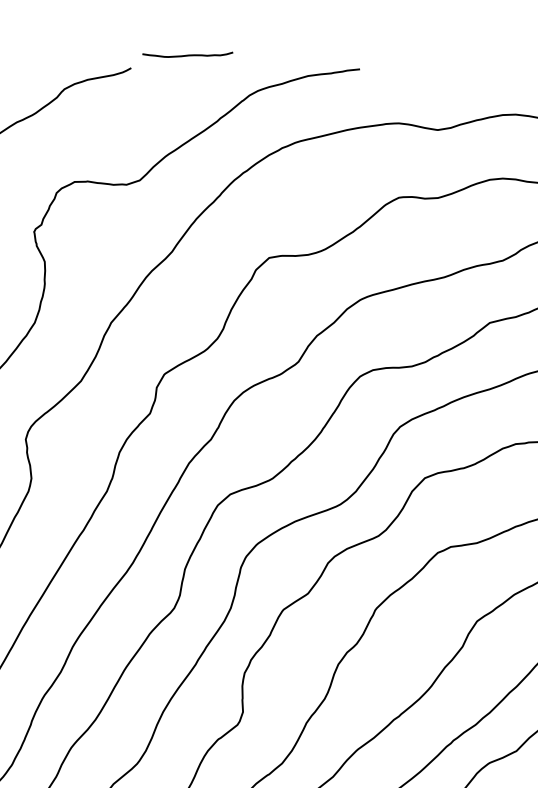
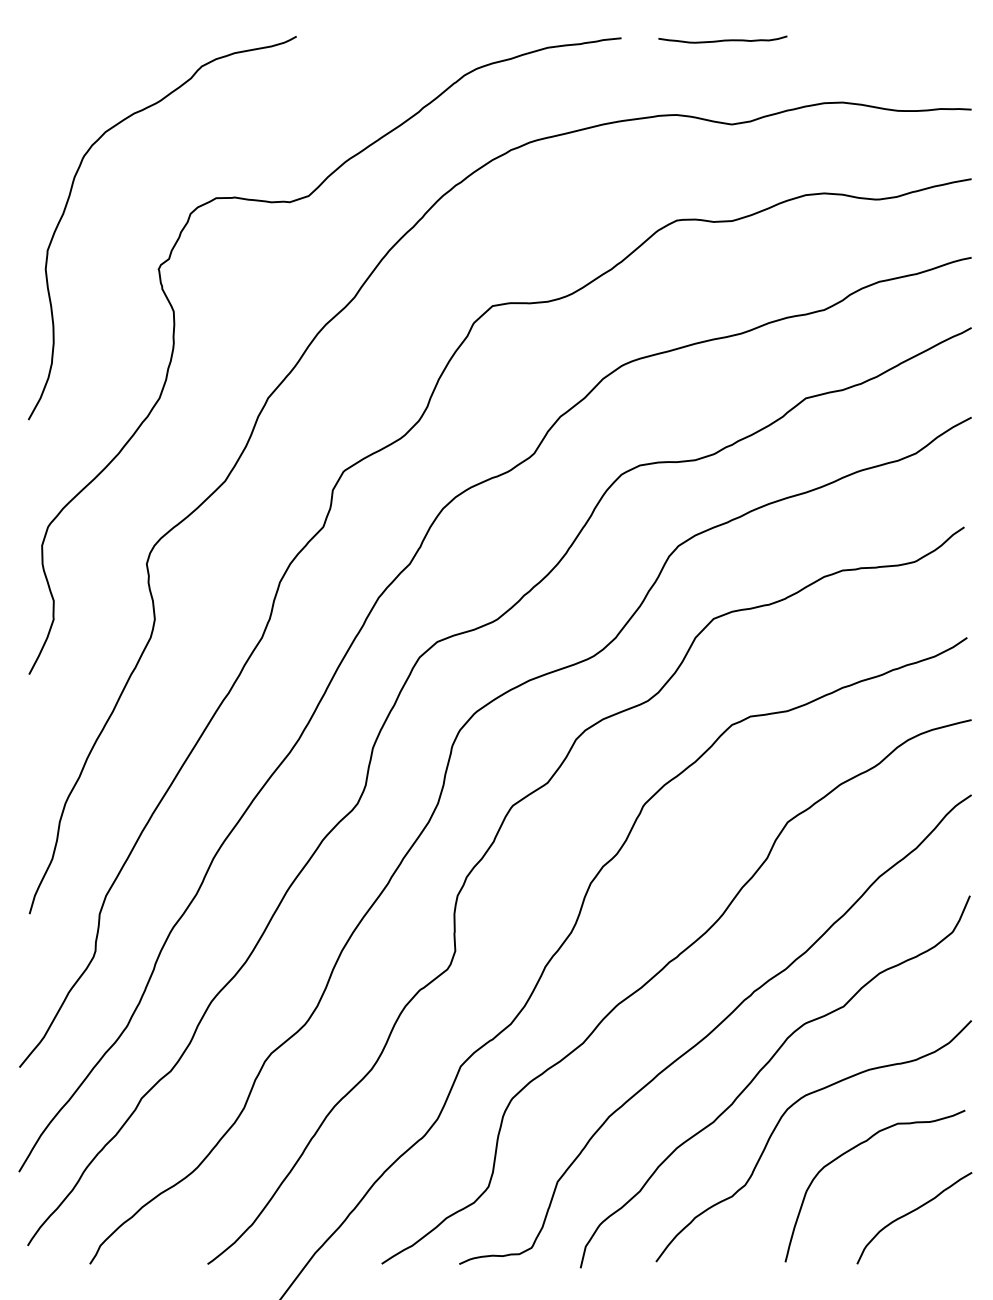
curve: (187, 54) -> (722, 39), moved

